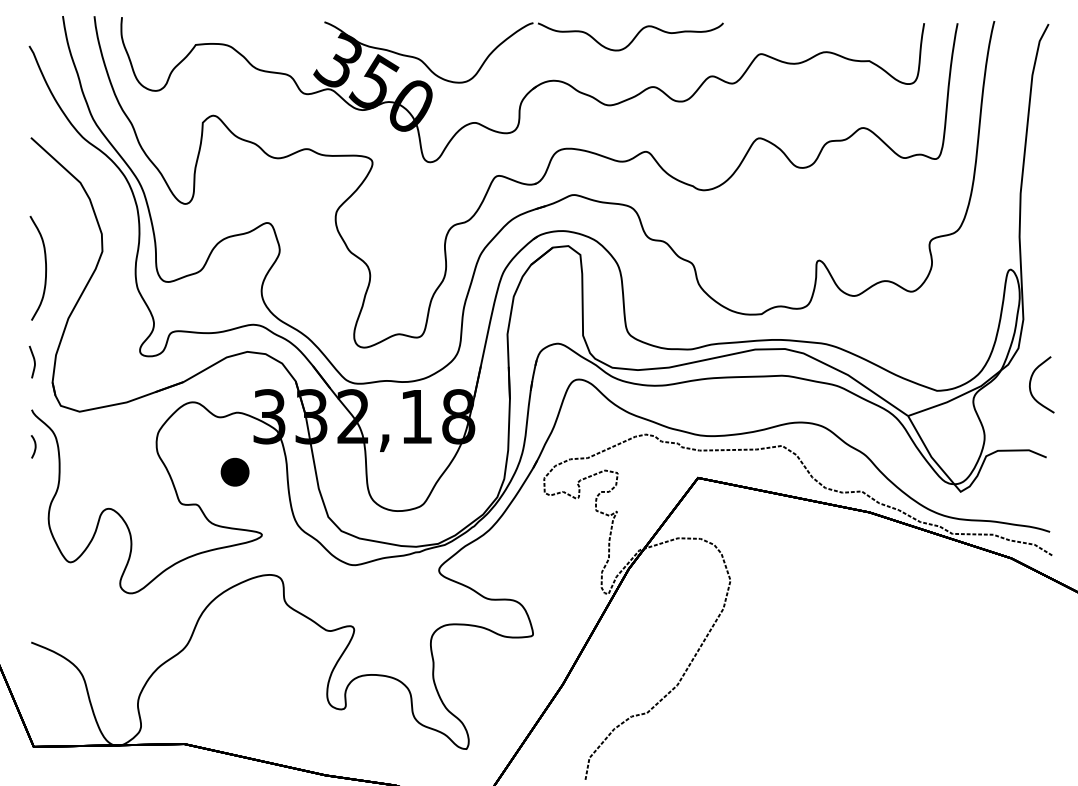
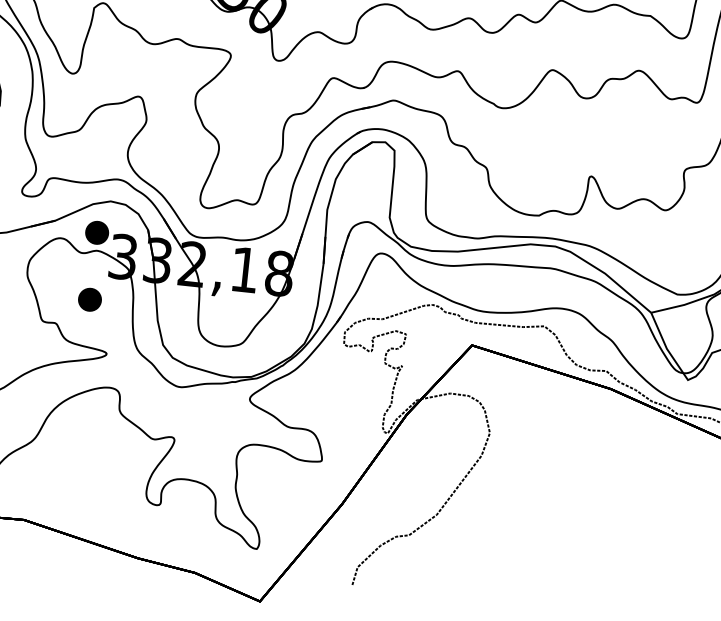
part: (234, 390) -> (96, 232), added

